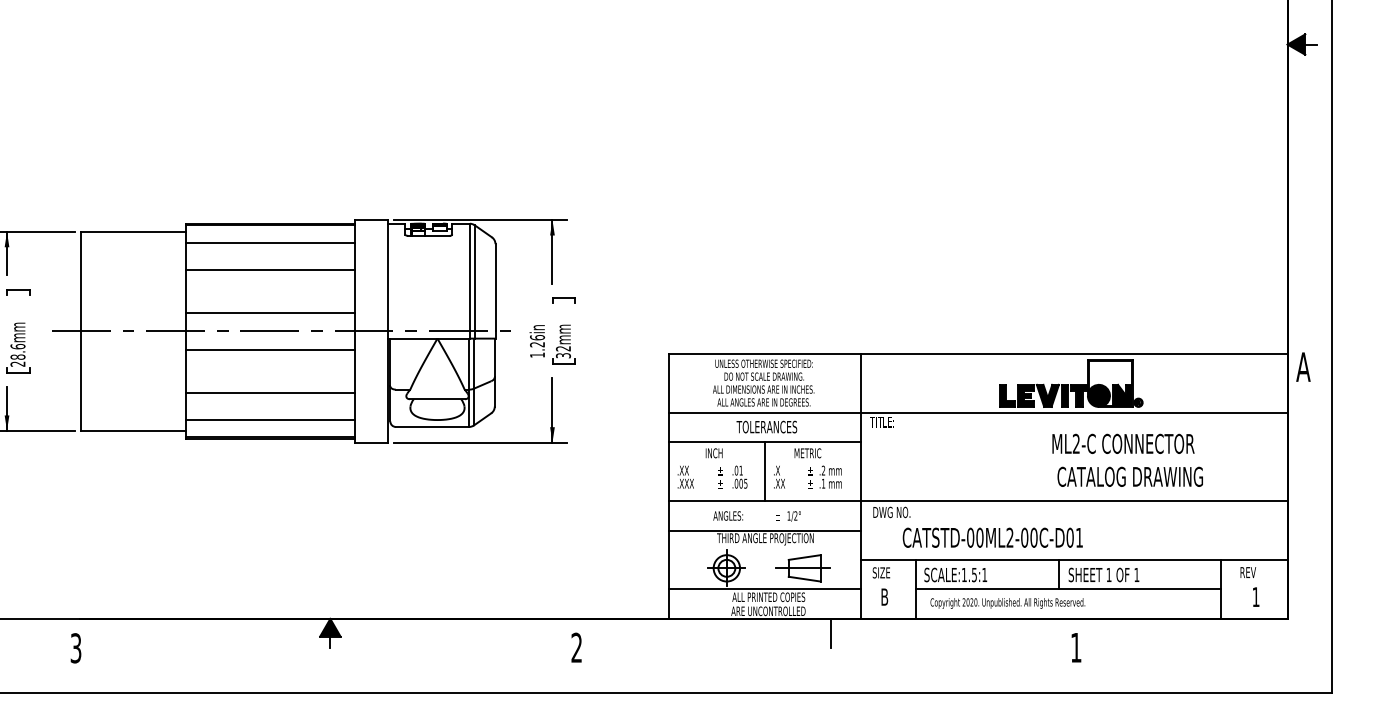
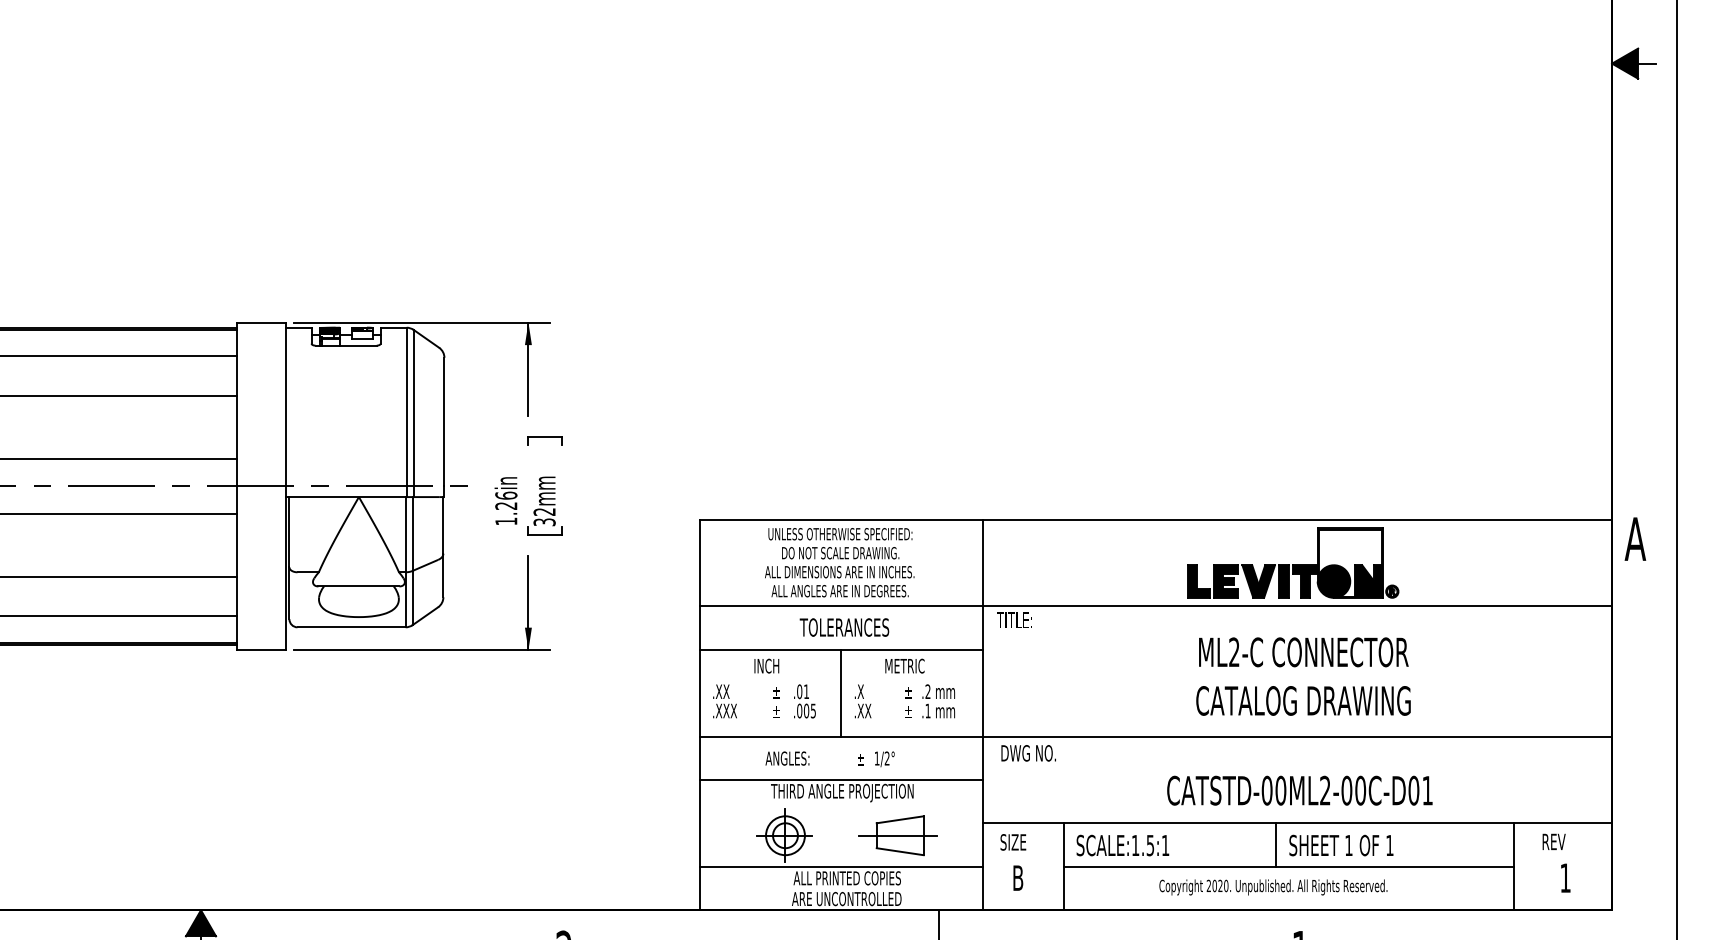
text: (1123, 443) -> (1303, 651), moved
text: (1129, 476) -> (1302, 700), moved
text: (992, 537) -> (1299, 790), moved
text: (1007, 603) -> (1272, 887), moved

